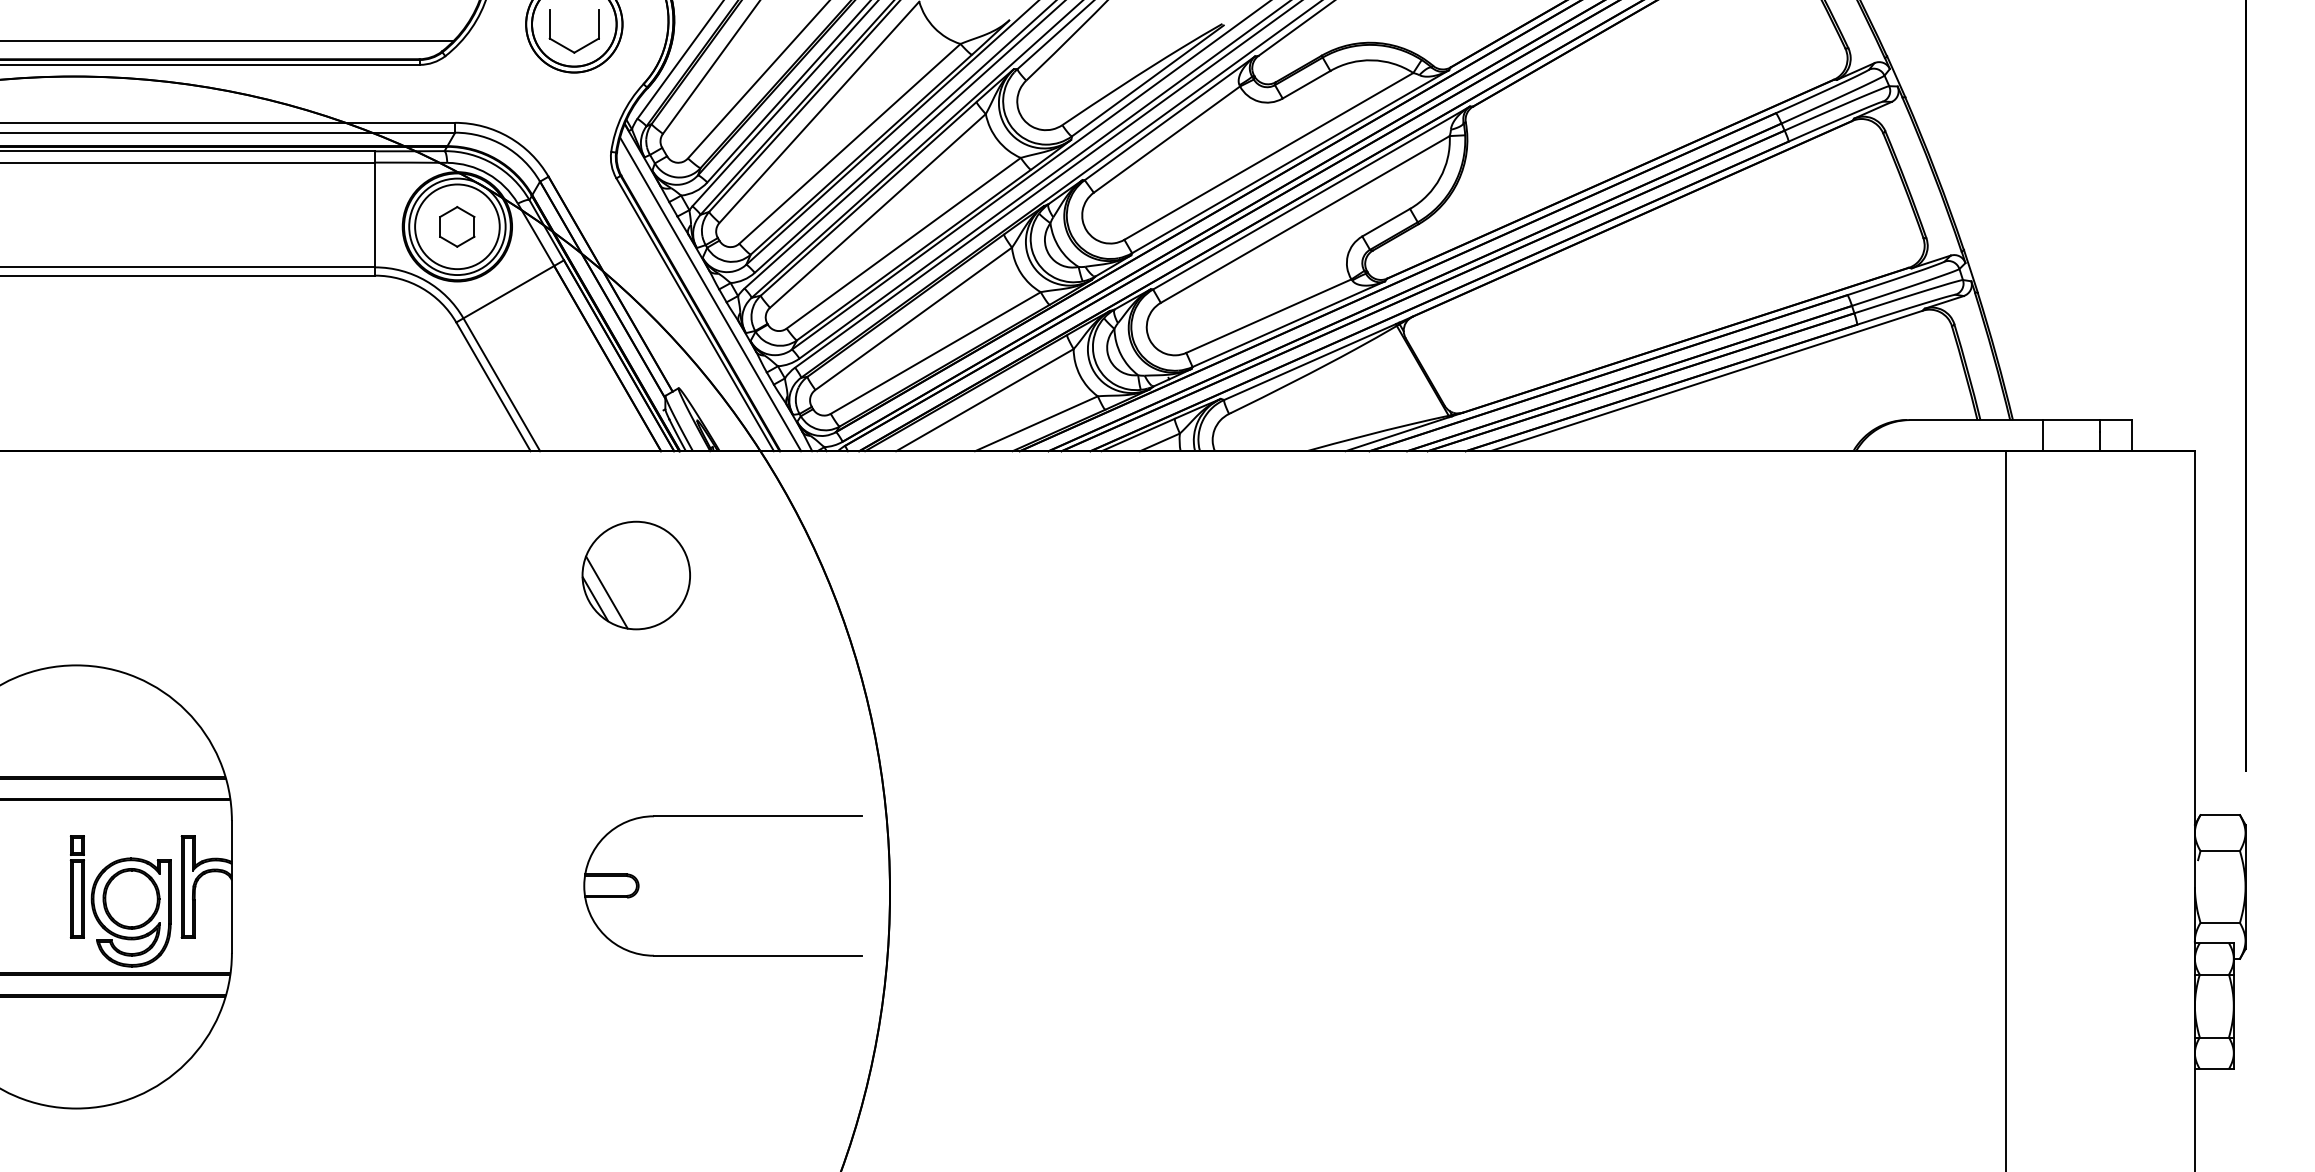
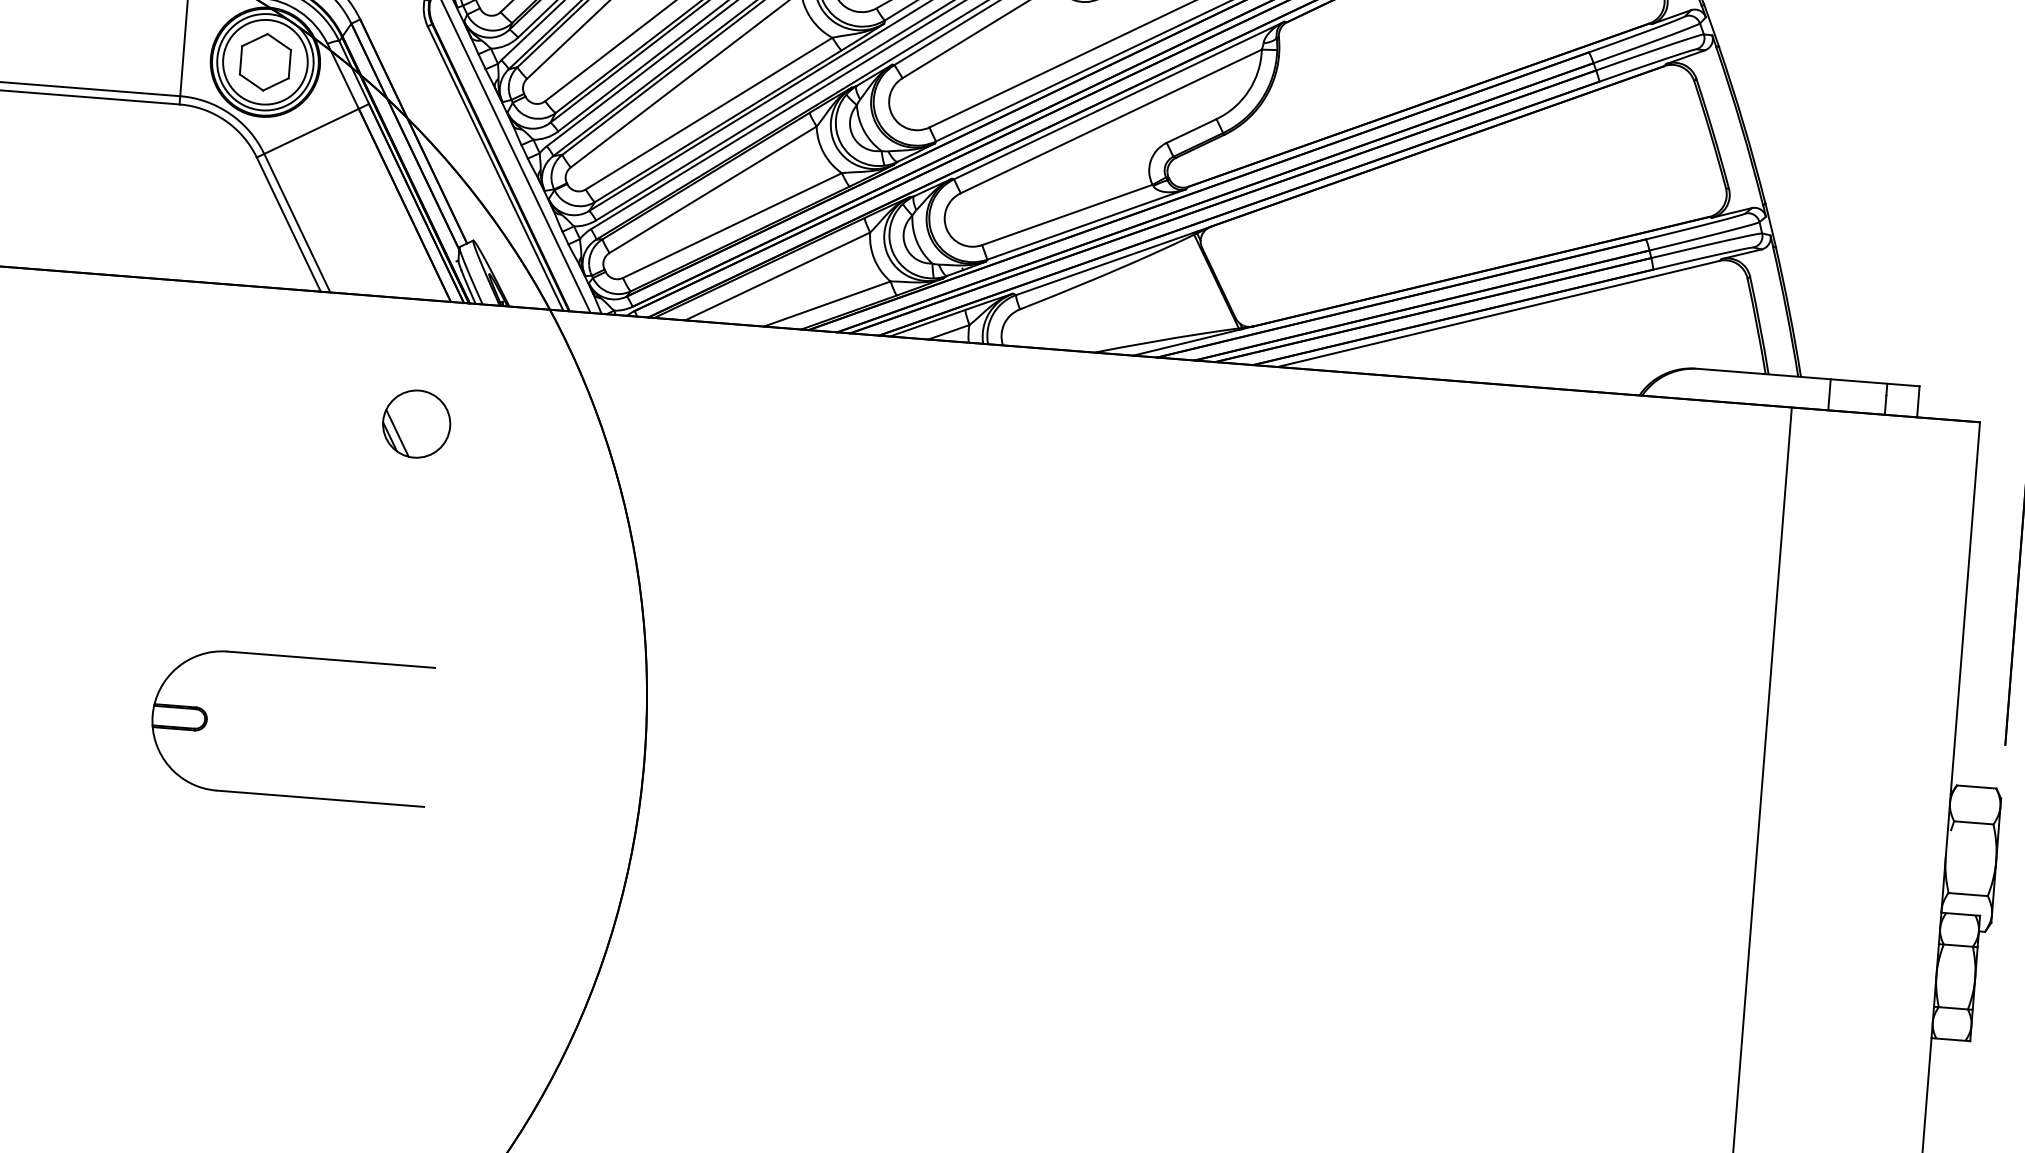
part: (456, 226) -> (264, 61), size x1.43
part: (636, 575) -> (416, 423), size x0.62
part: (722, 816) -> (295, 657), moved

